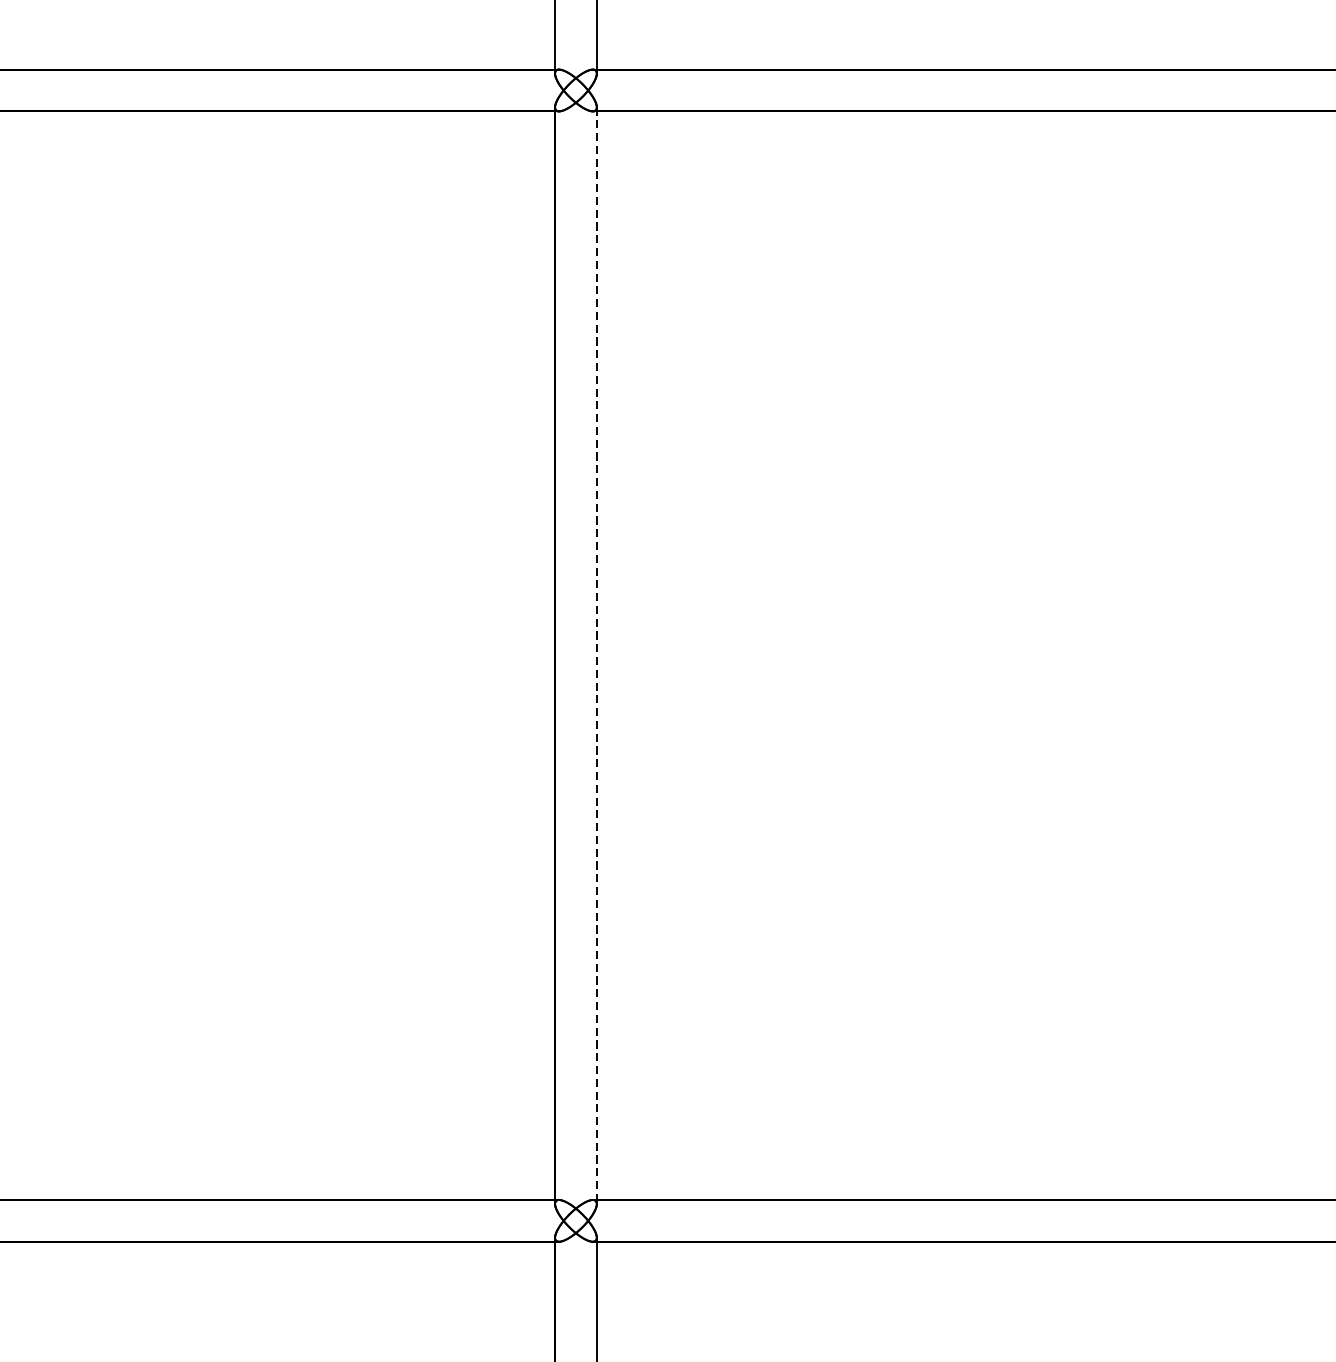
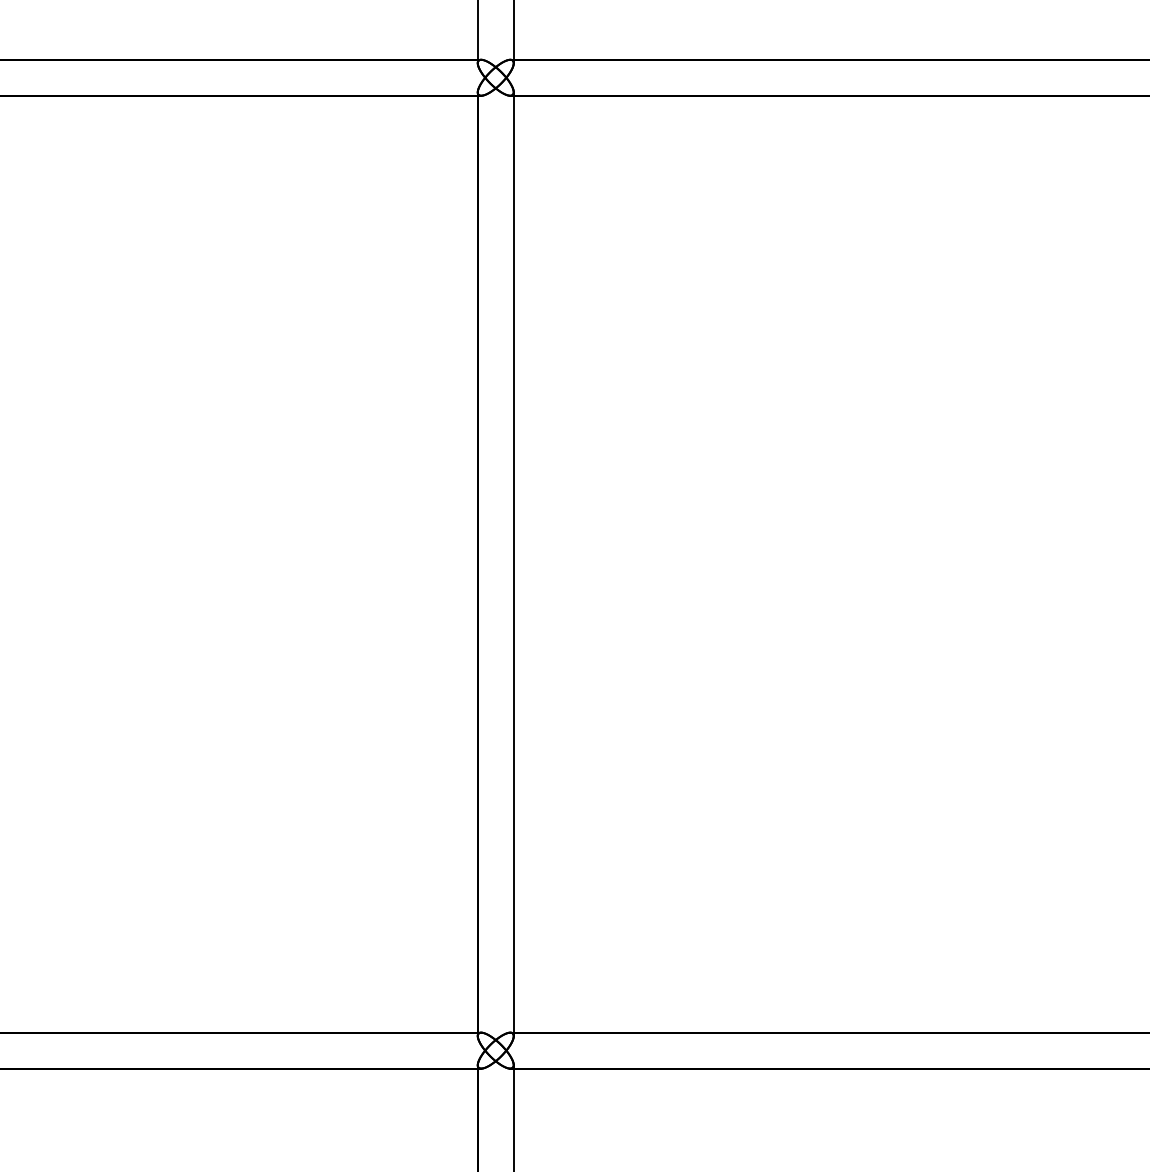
line: (596, 656) -> (513, 564), dashed -> solid

